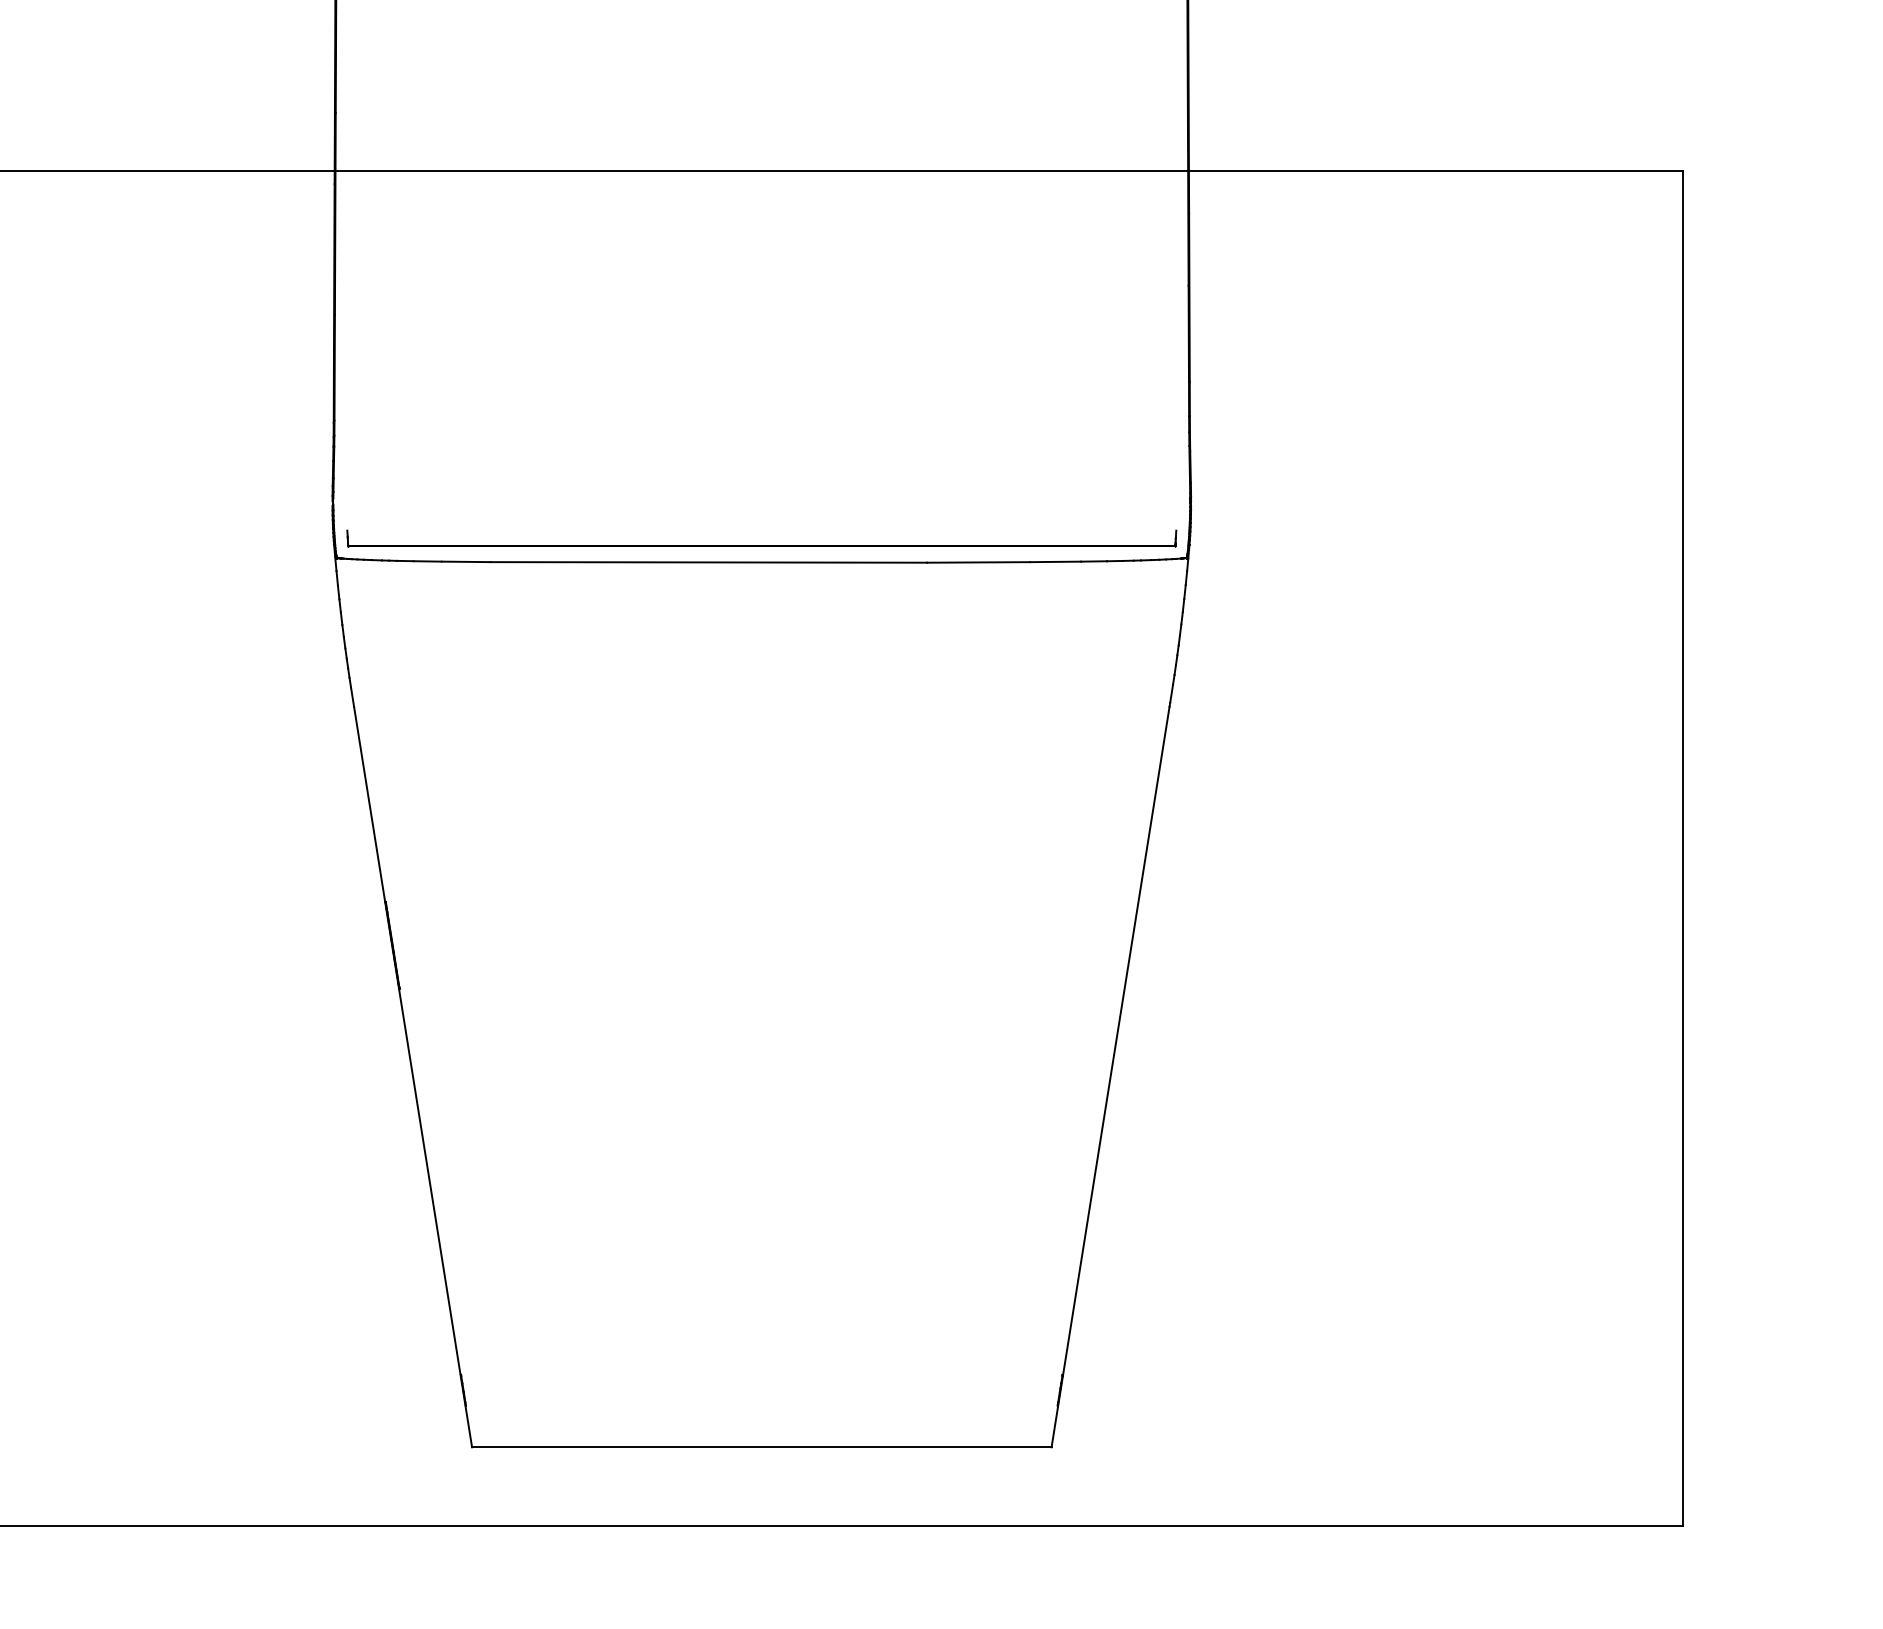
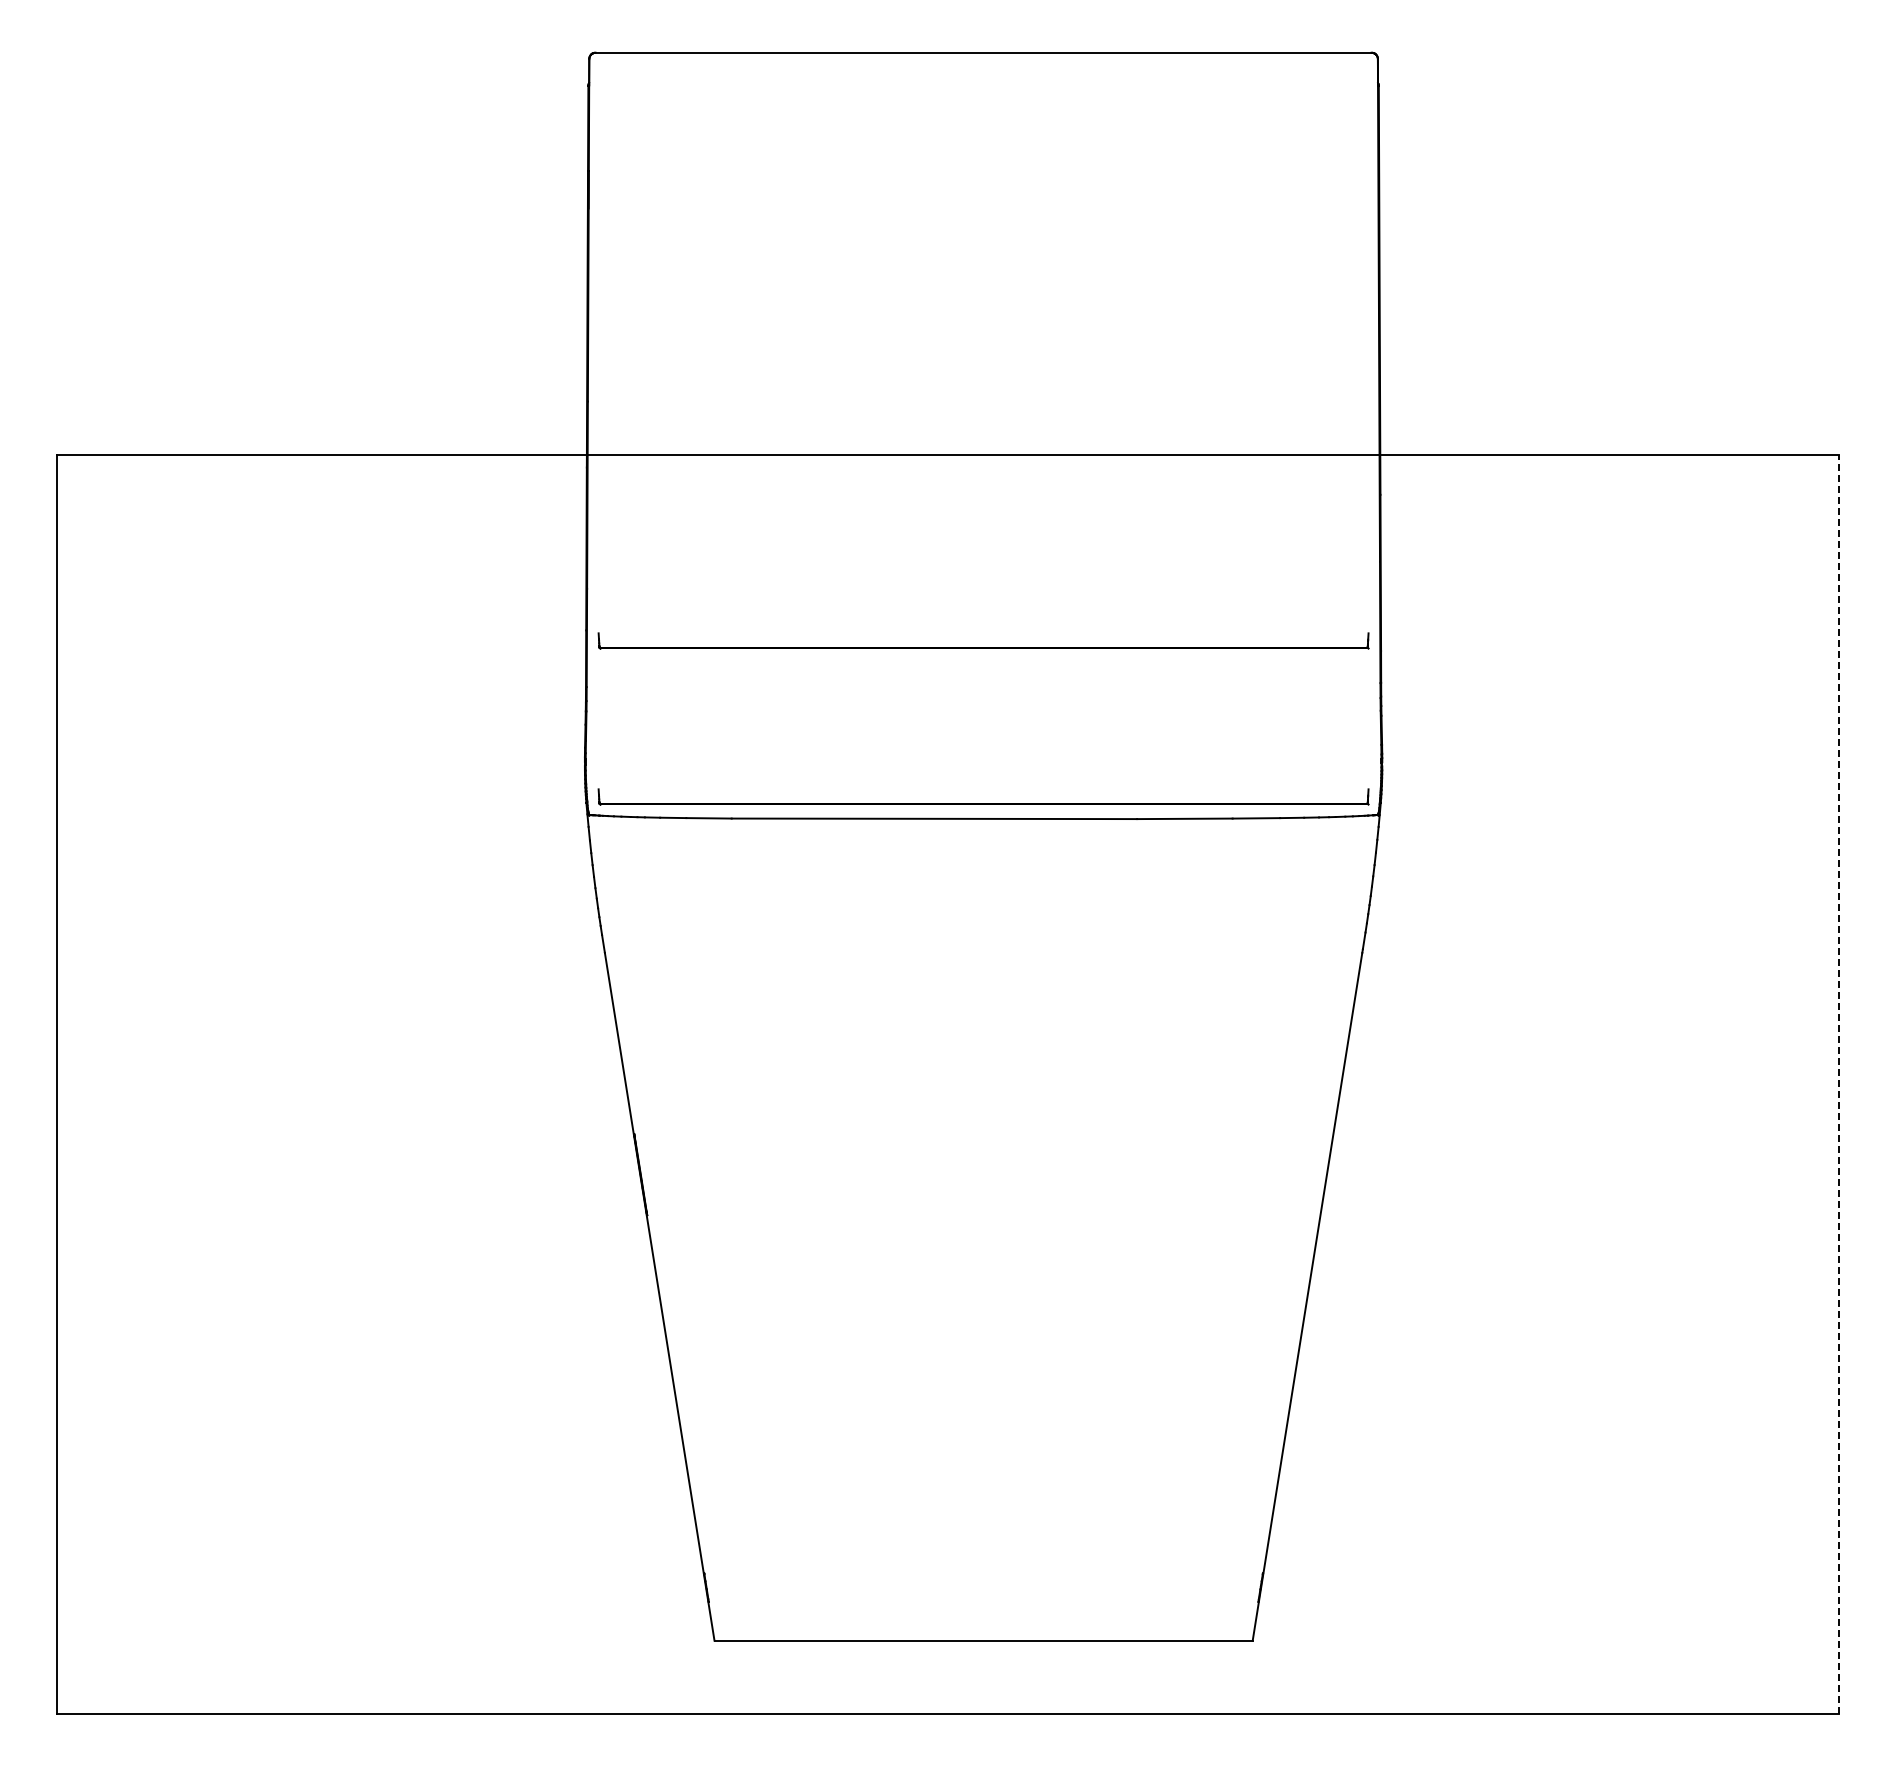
part: (761, 377) -> (983, 647), added
line: (1683, 848) -> (1839, 1084), solid -> dashed

